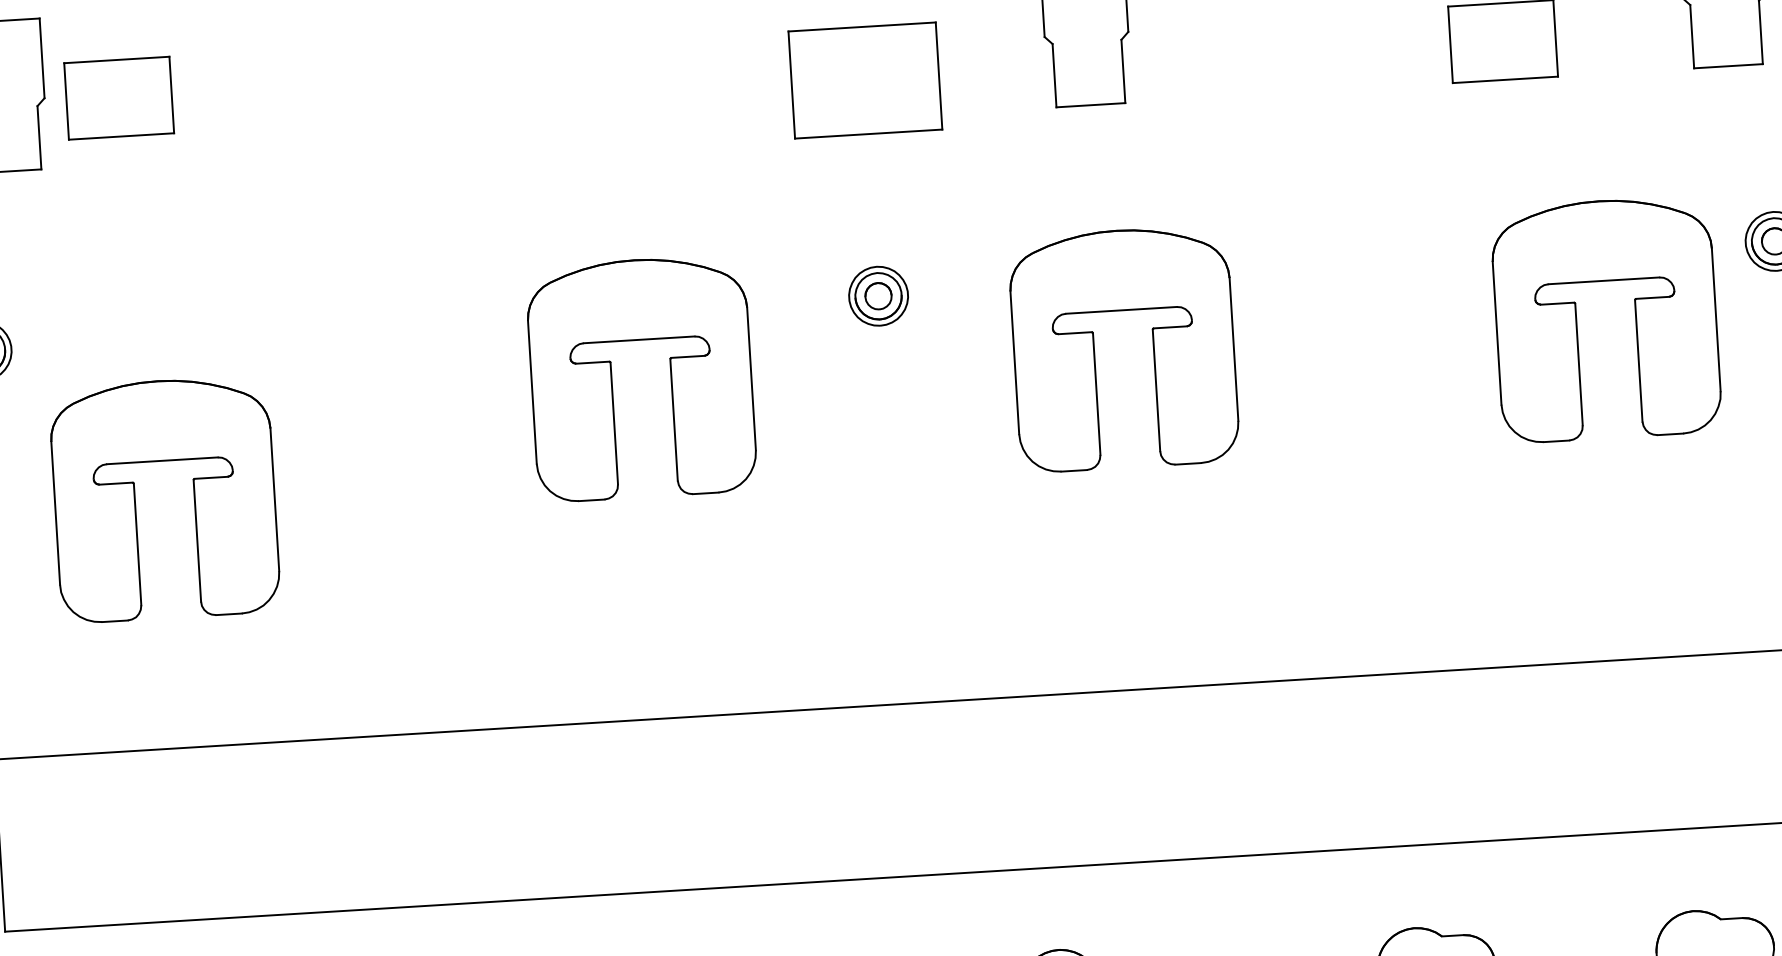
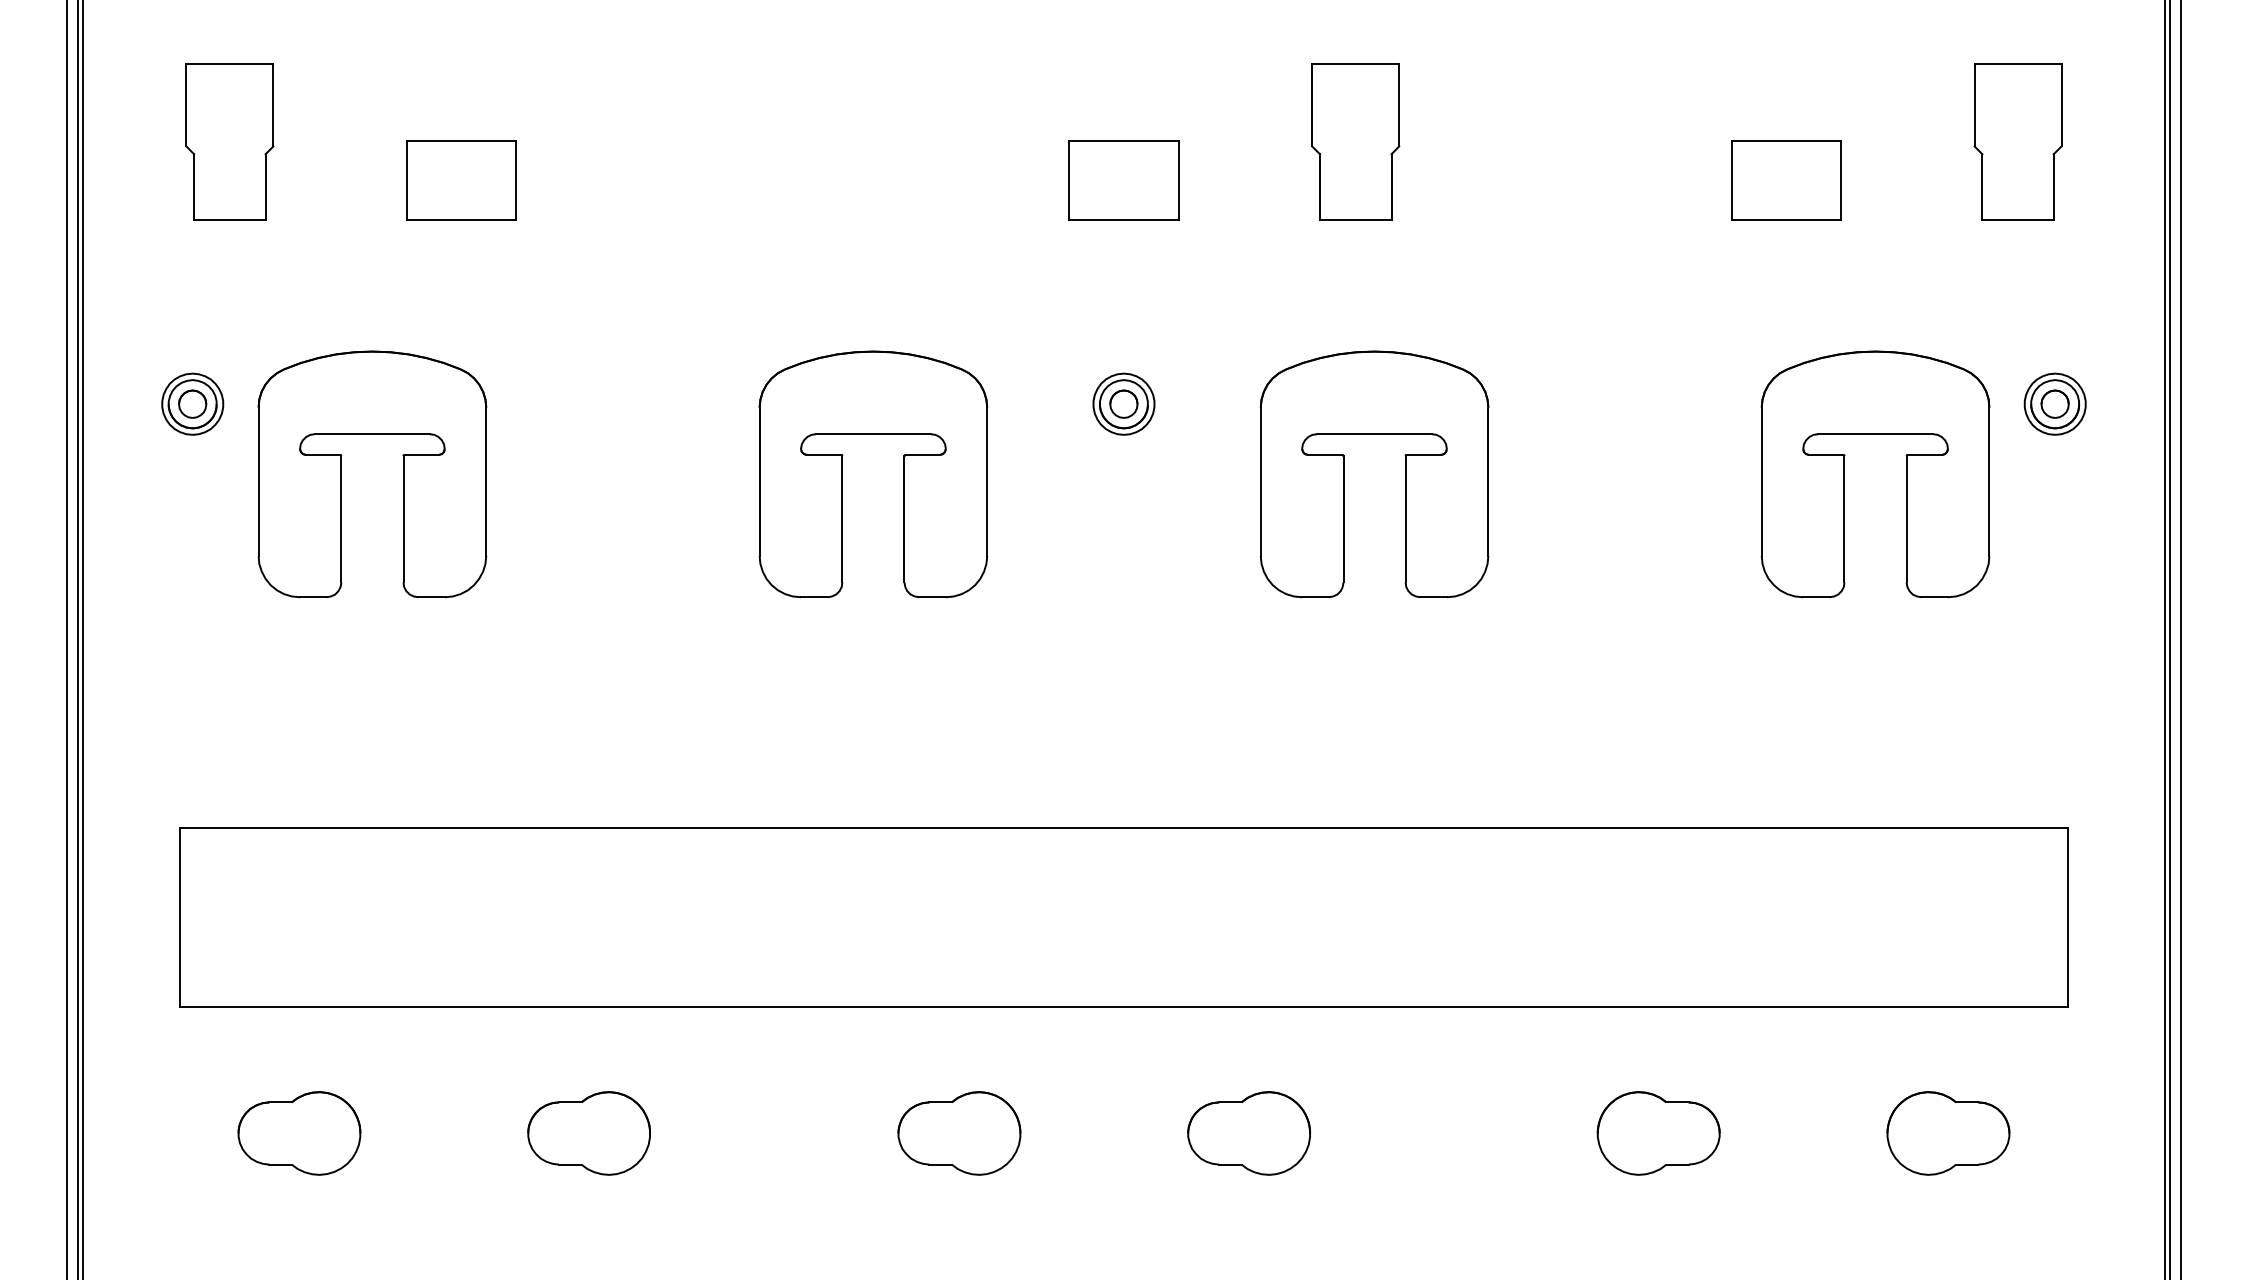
part: (864, 80) -> (1123, 180), size x0.71
part: (119, 98) -> (461, 180), moved
part: (135, 501) -> (341, 474), moved

